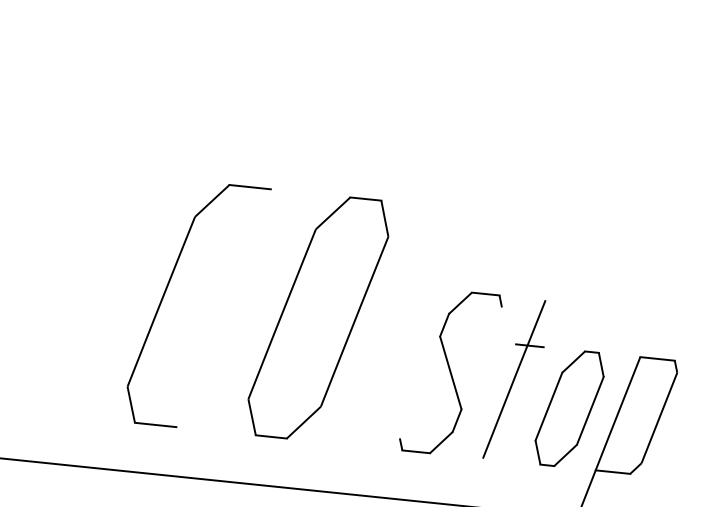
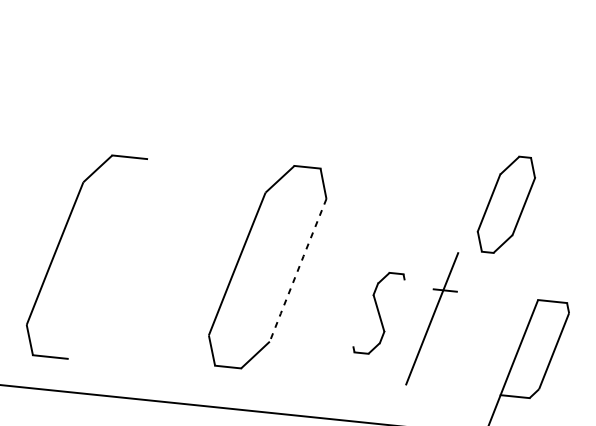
part: (166, 291) -> (59, 244), moved
line: (354, 321) -> (298, 270), solid -> dashed
part: (450, 372) -> (378, 312), size x0.6
part: (569, 408) -> (506, 204), moved

